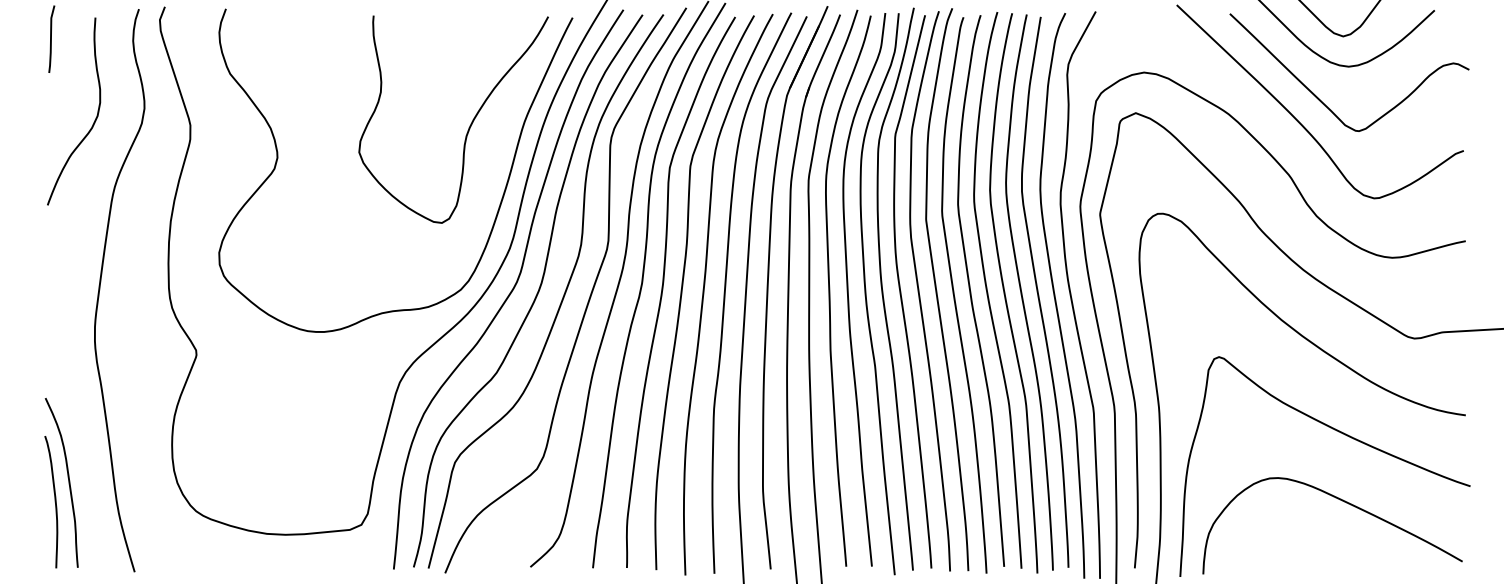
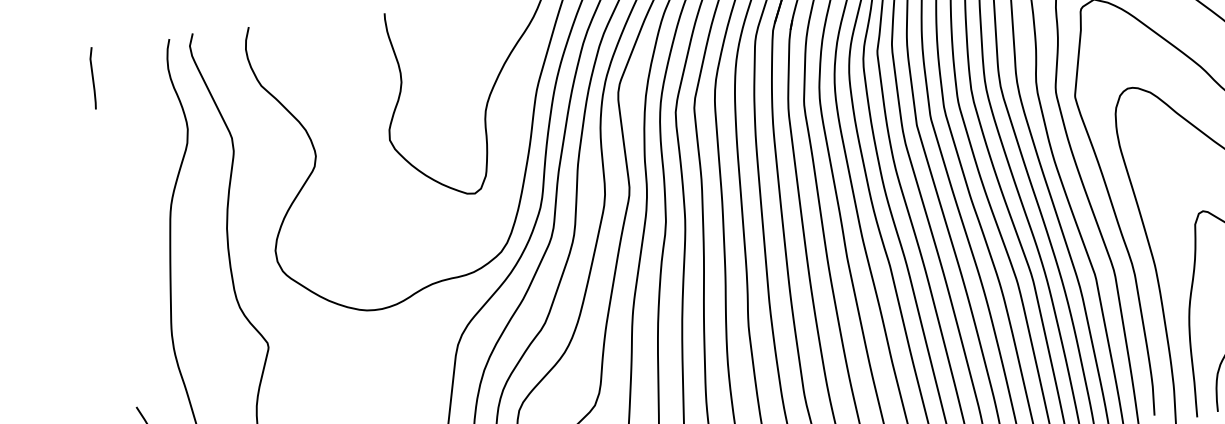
curve: (95, 117) -> (144, 143), removed

